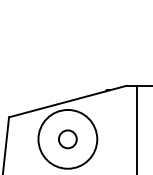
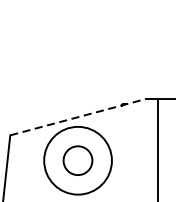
line: (67, 101) -> (77, 117), solid -> dashed
circle: (67, 139) -> (77, 160), size x1.4

